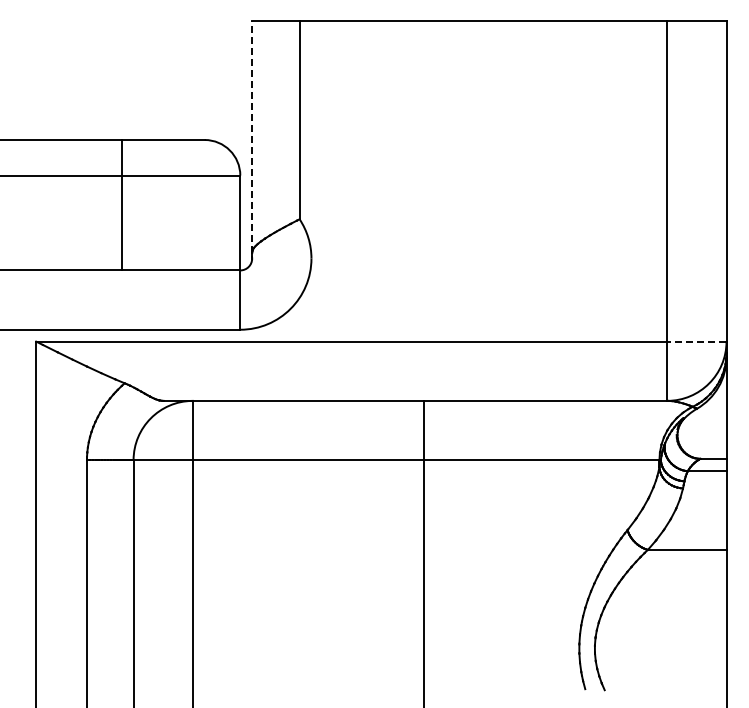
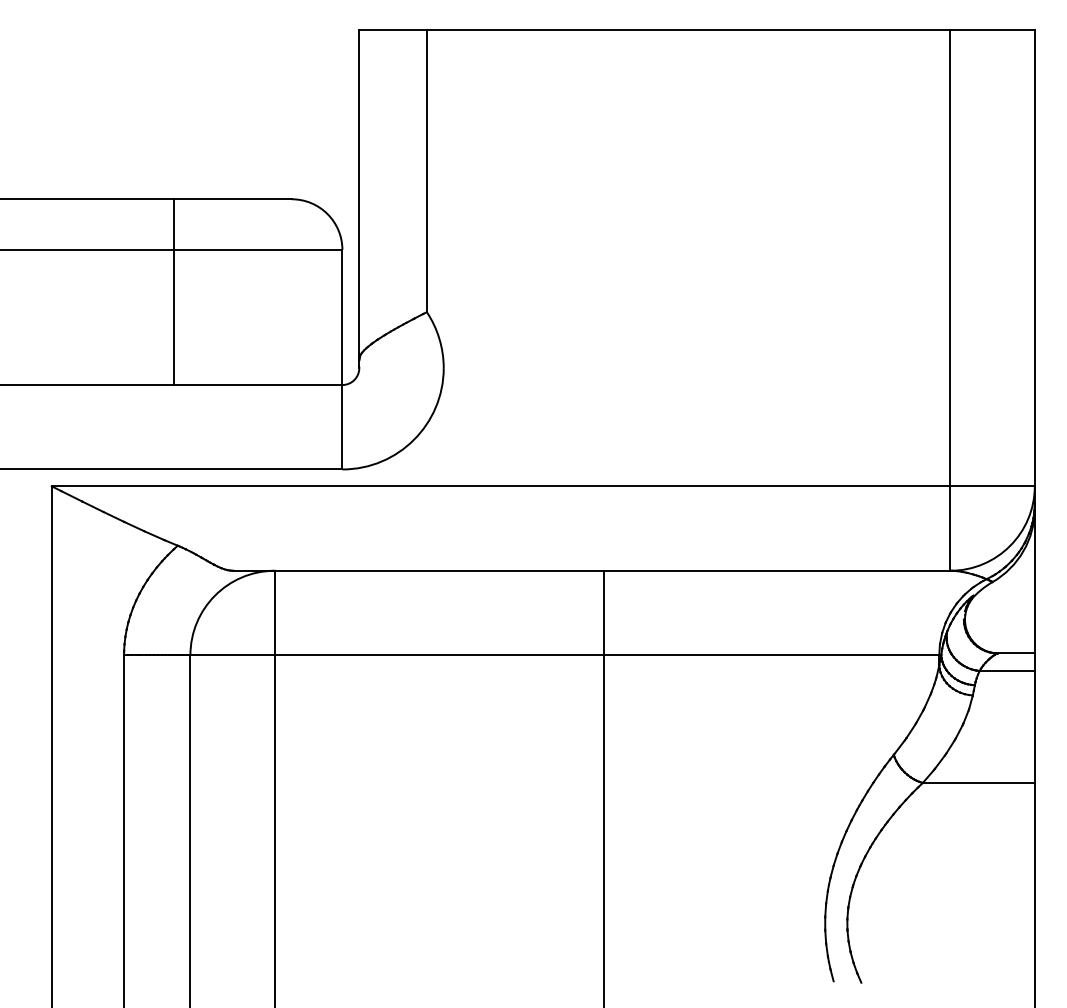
line: (252, 137) -> (359, 195), dashed -> solid
line: (696, 341) -> (992, 486), dashed -> solid

